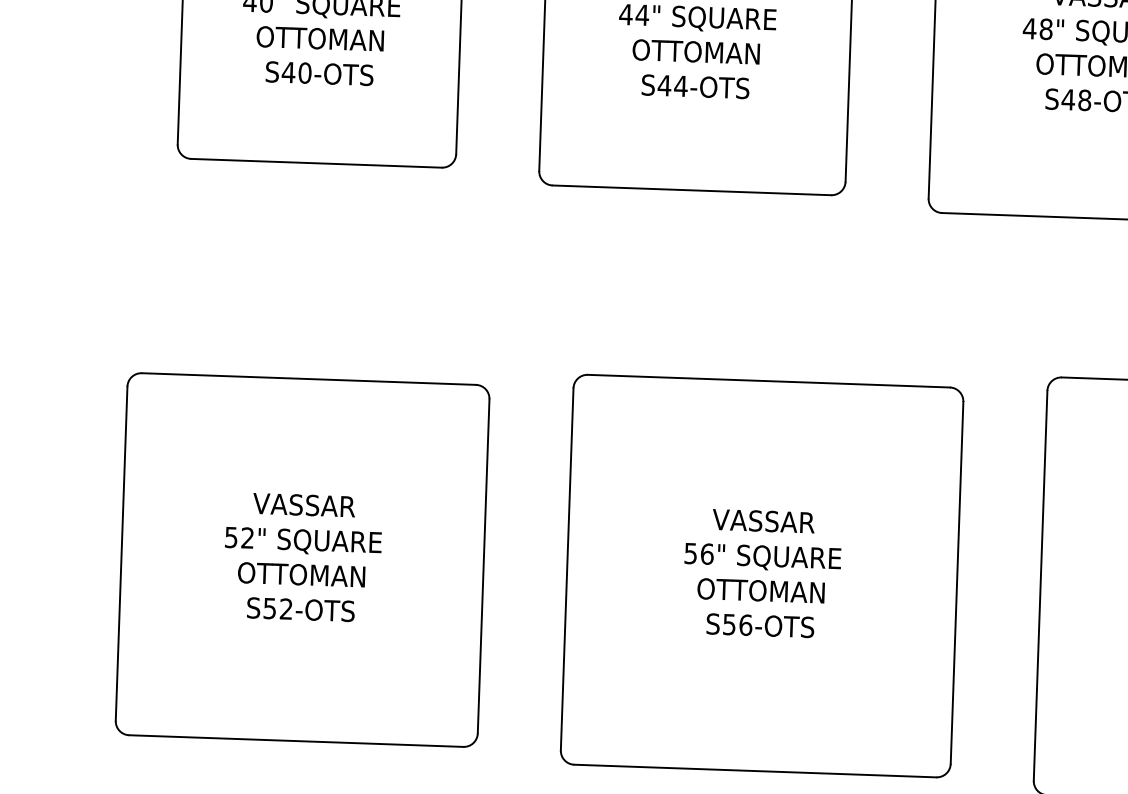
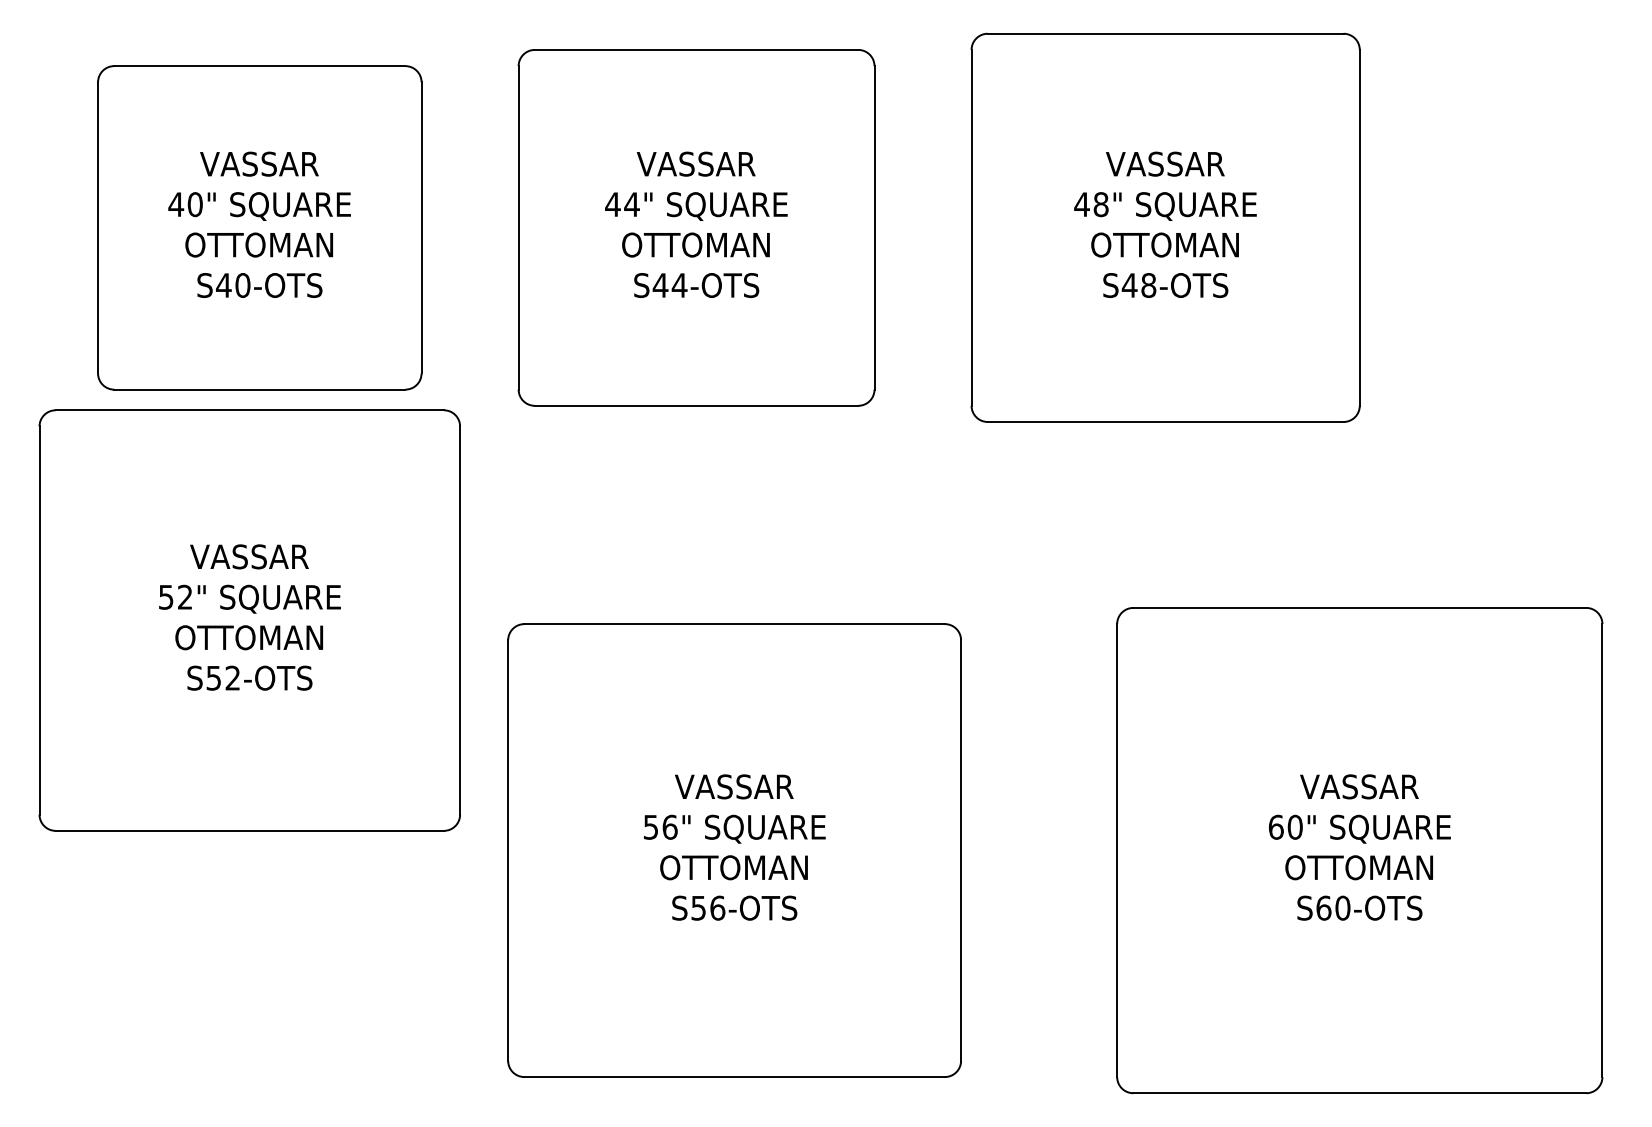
part: (302, 559) -> (249, 620), moved
part: (762, 576) -> (734, 850), moved

